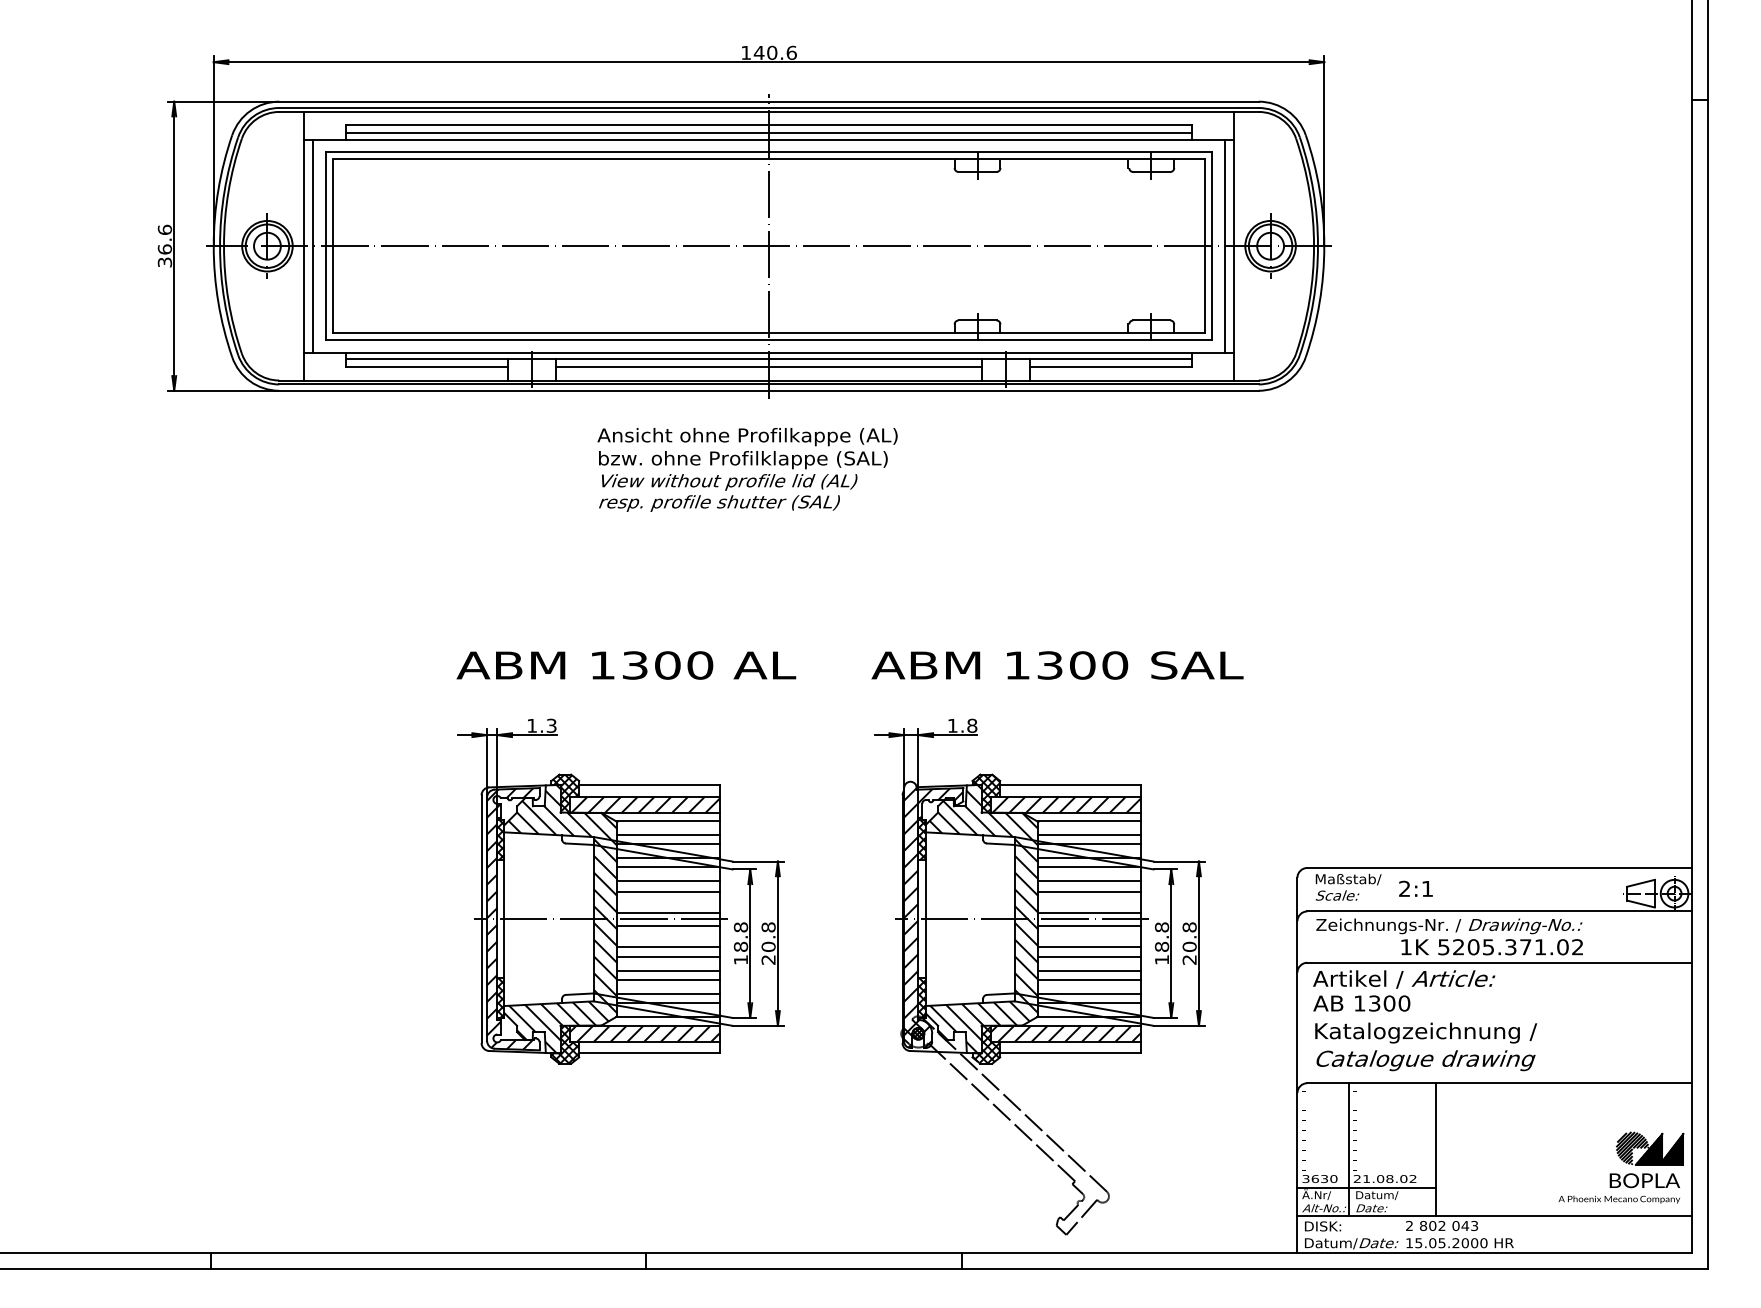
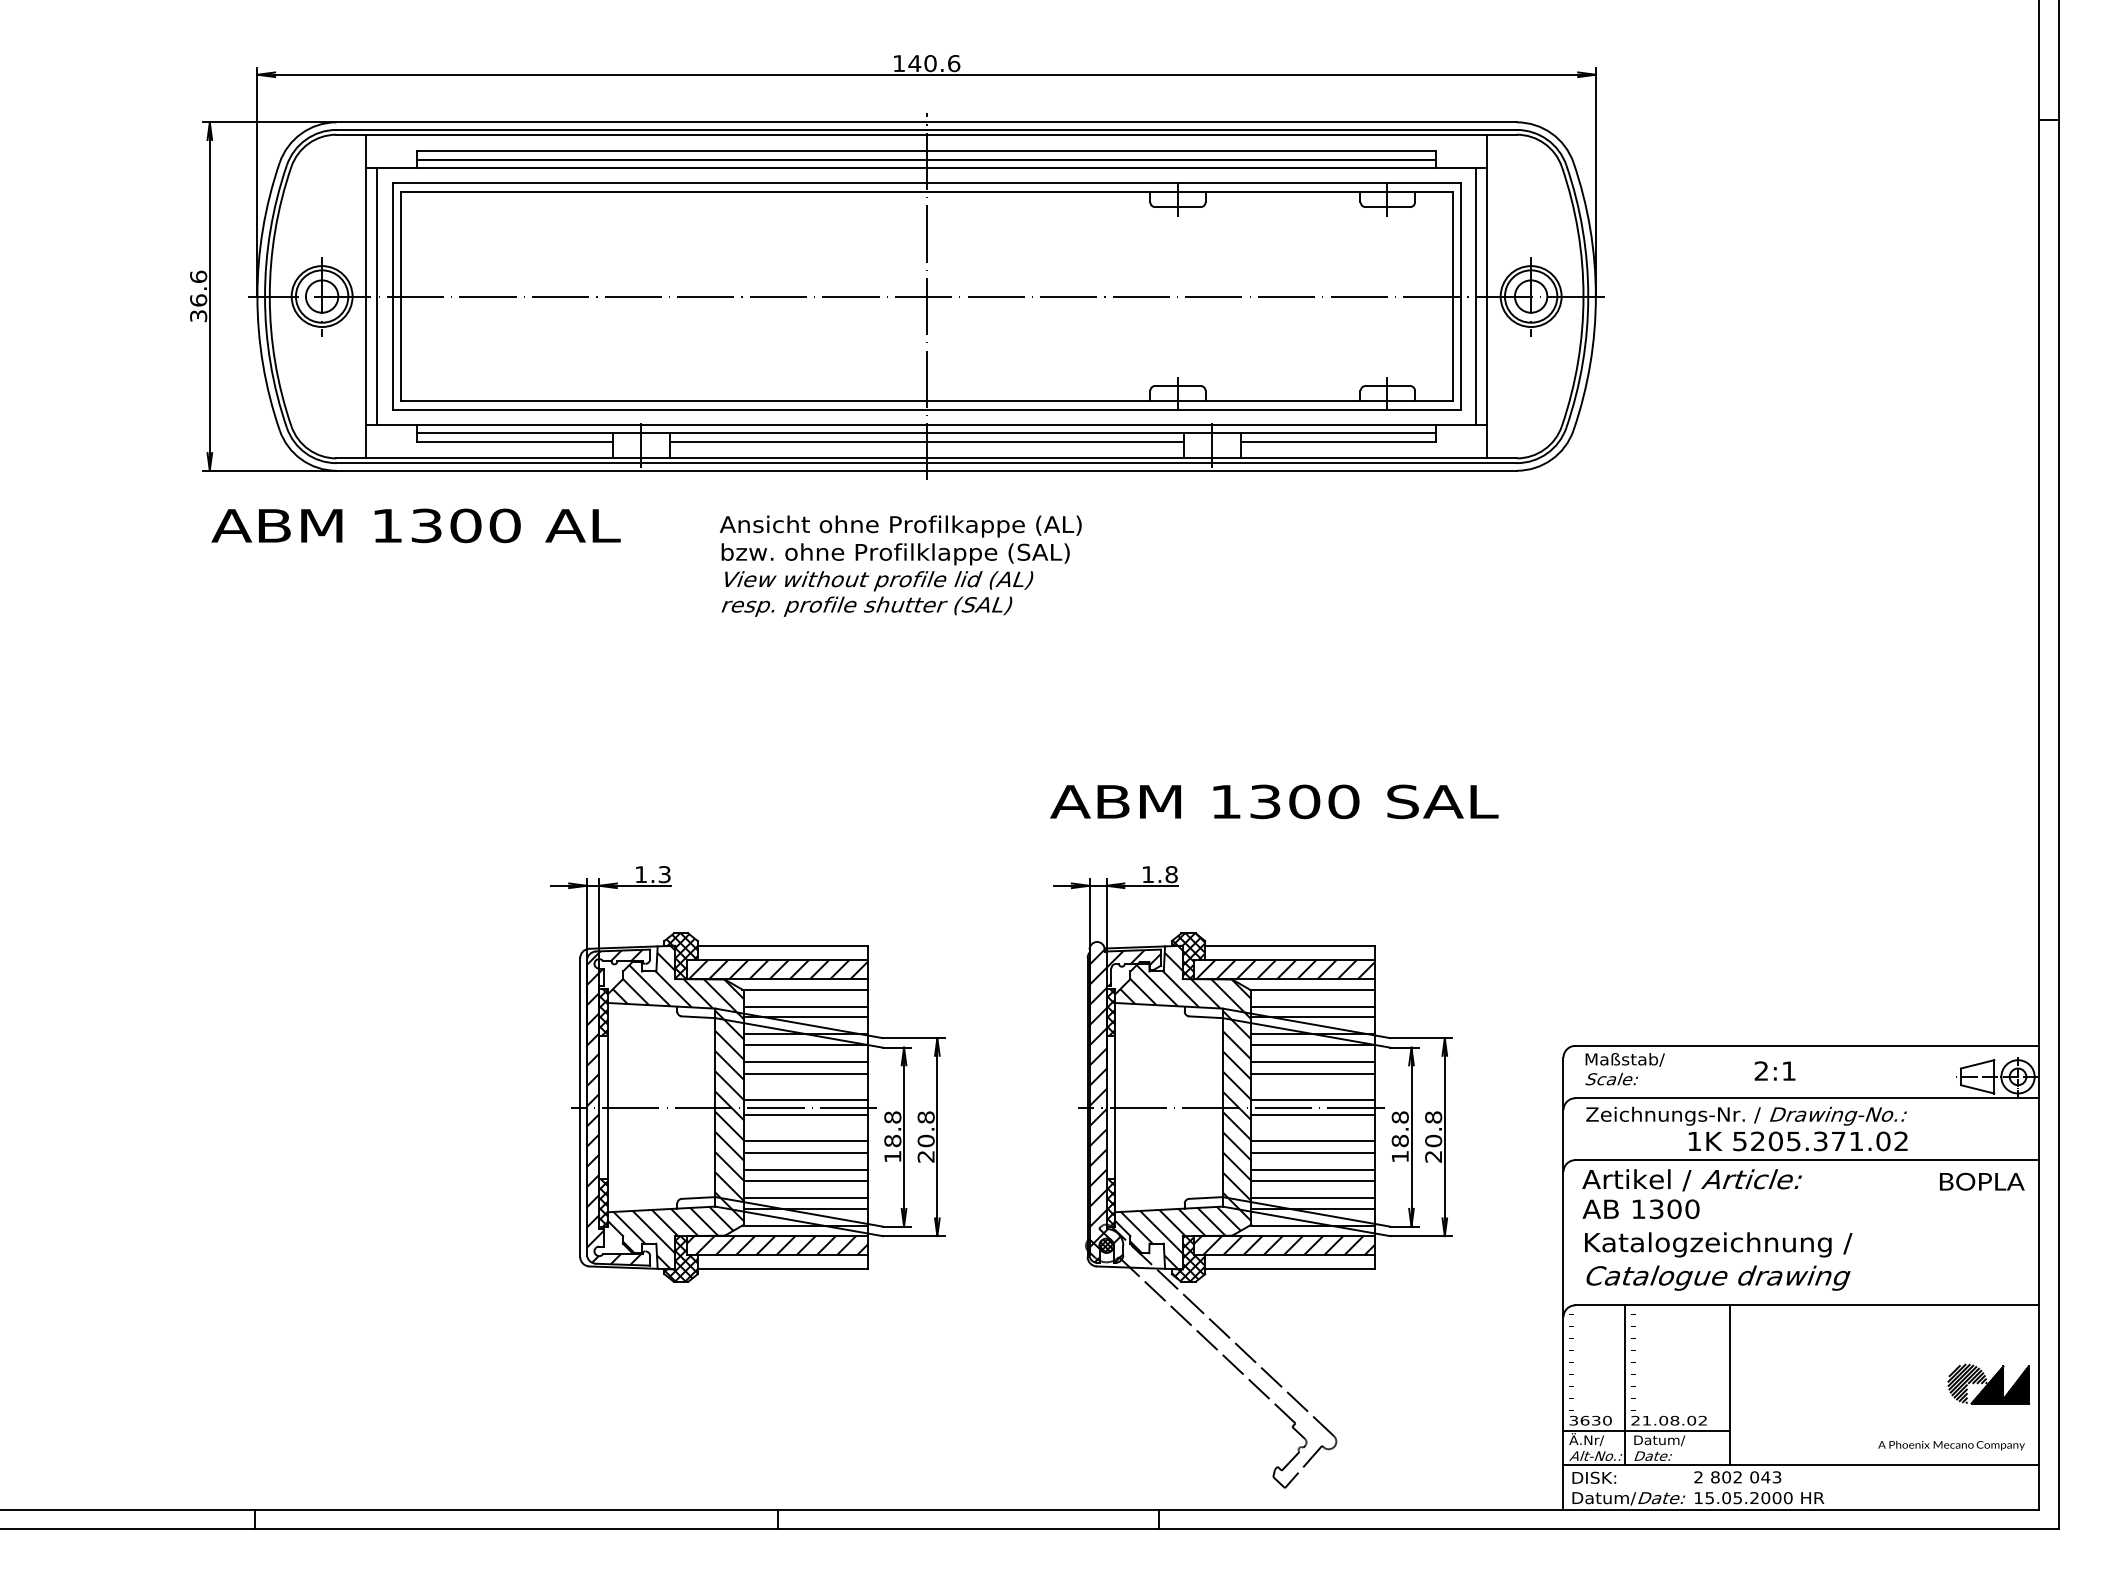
text: (626, 665) -> (416, 525), moved
text: (1415, 888) -> (1774, 1070), moved
text: (1644, 1180) -> (1981, 1181), moved

